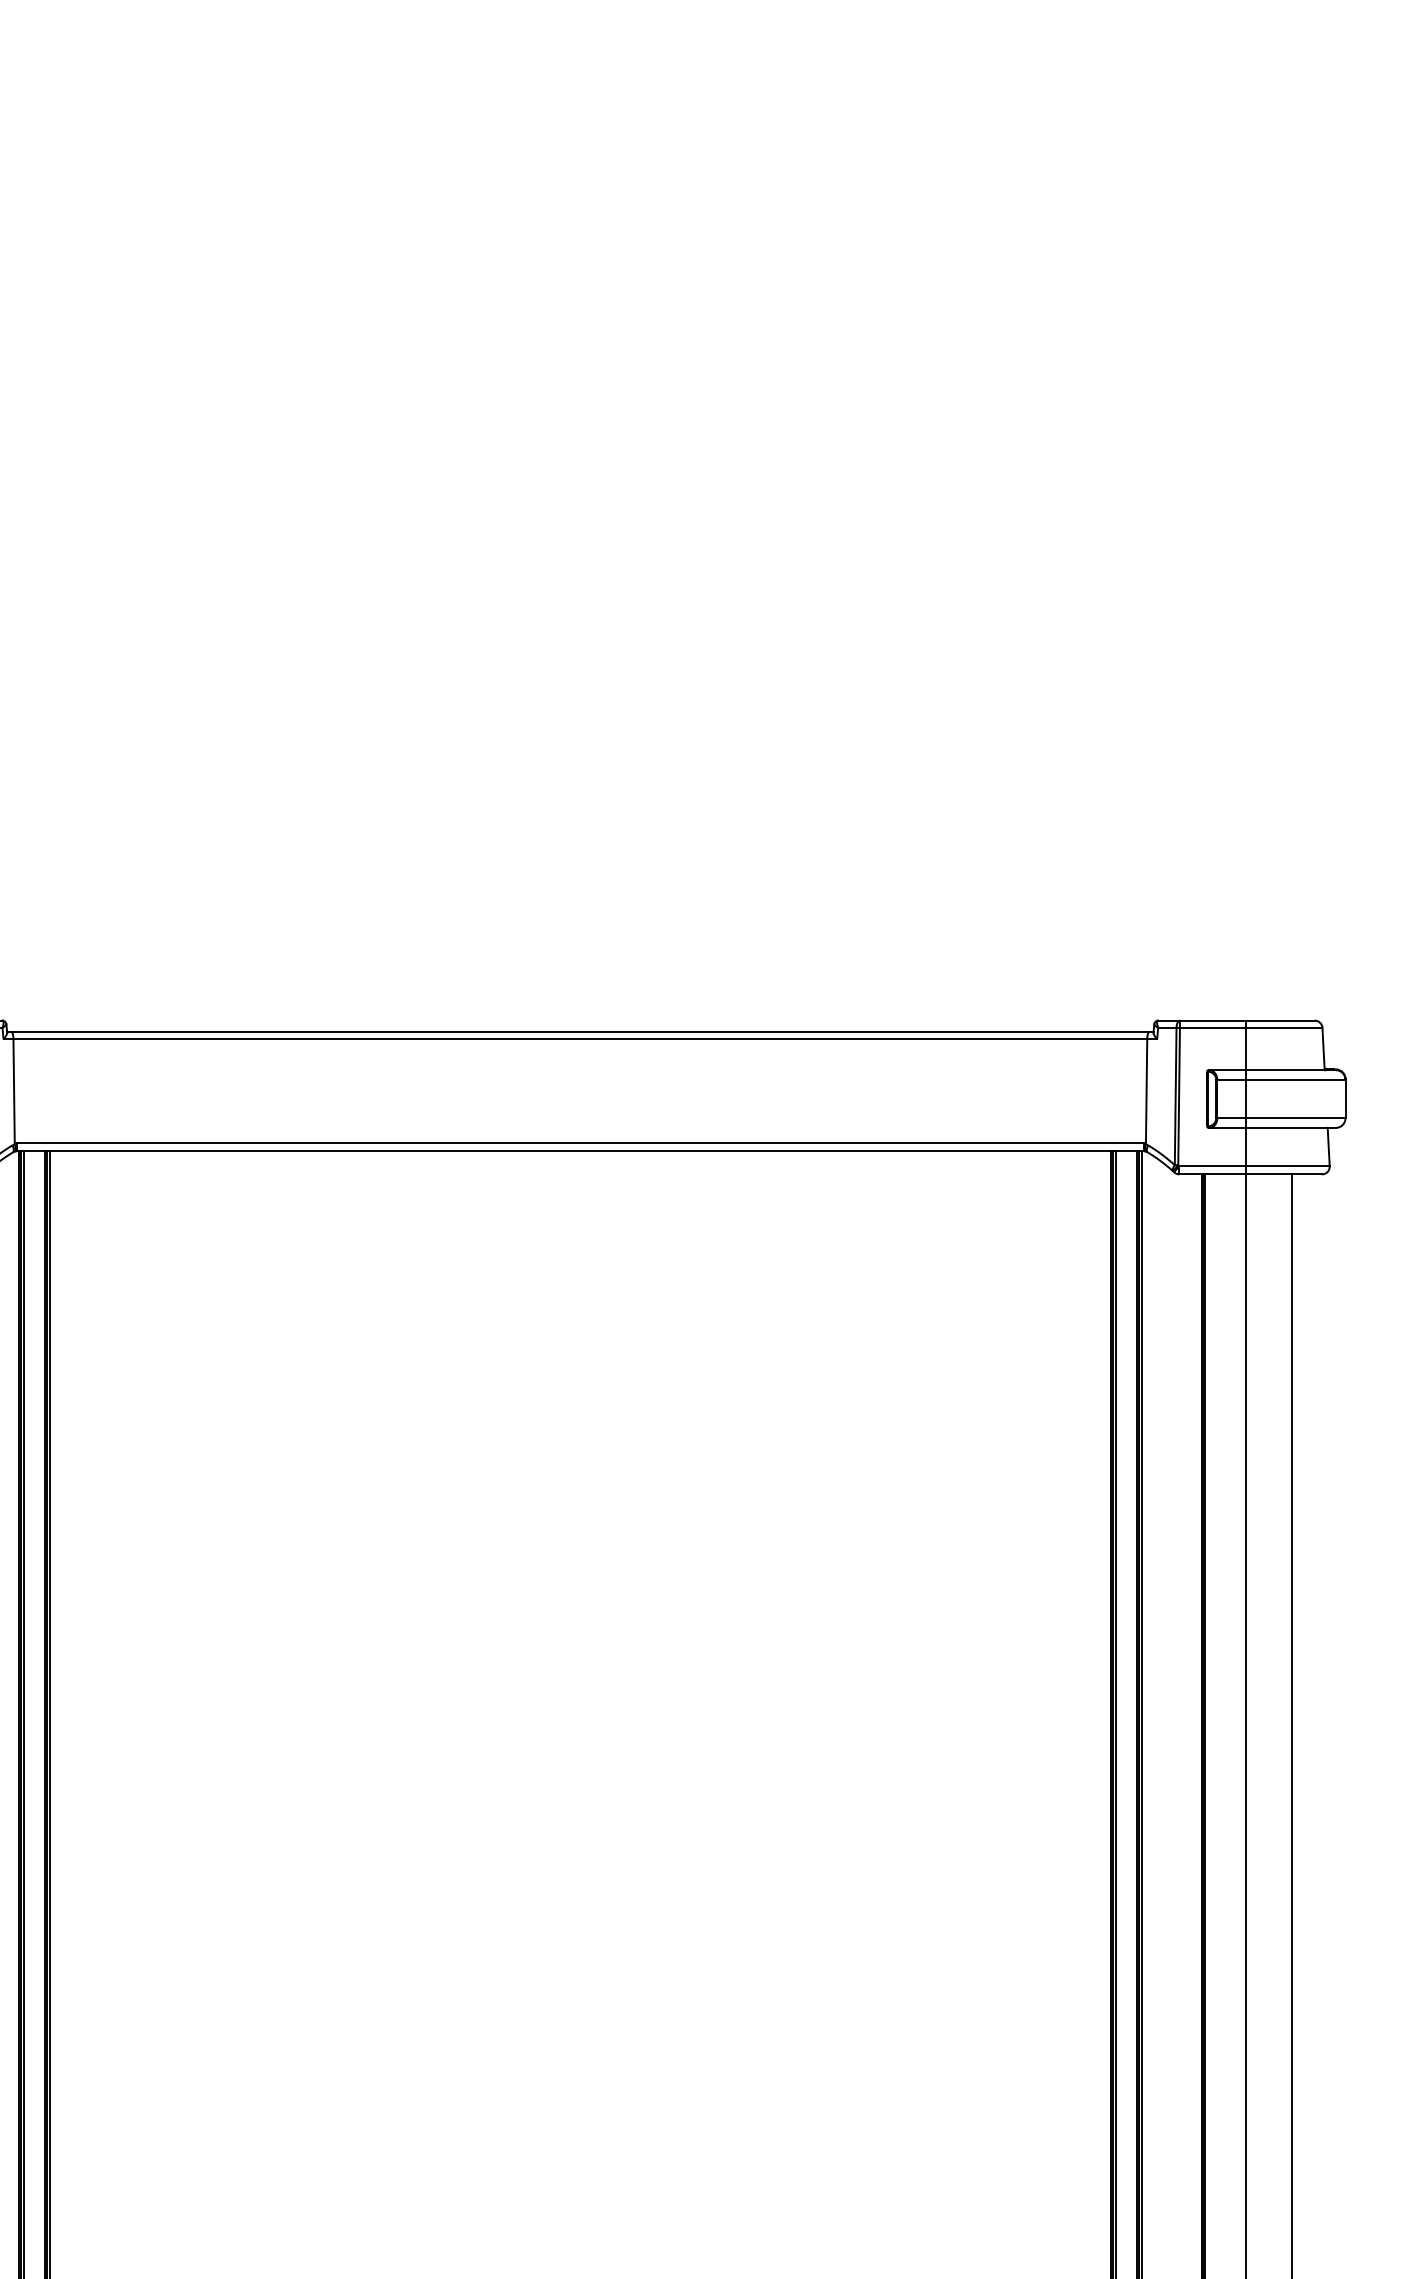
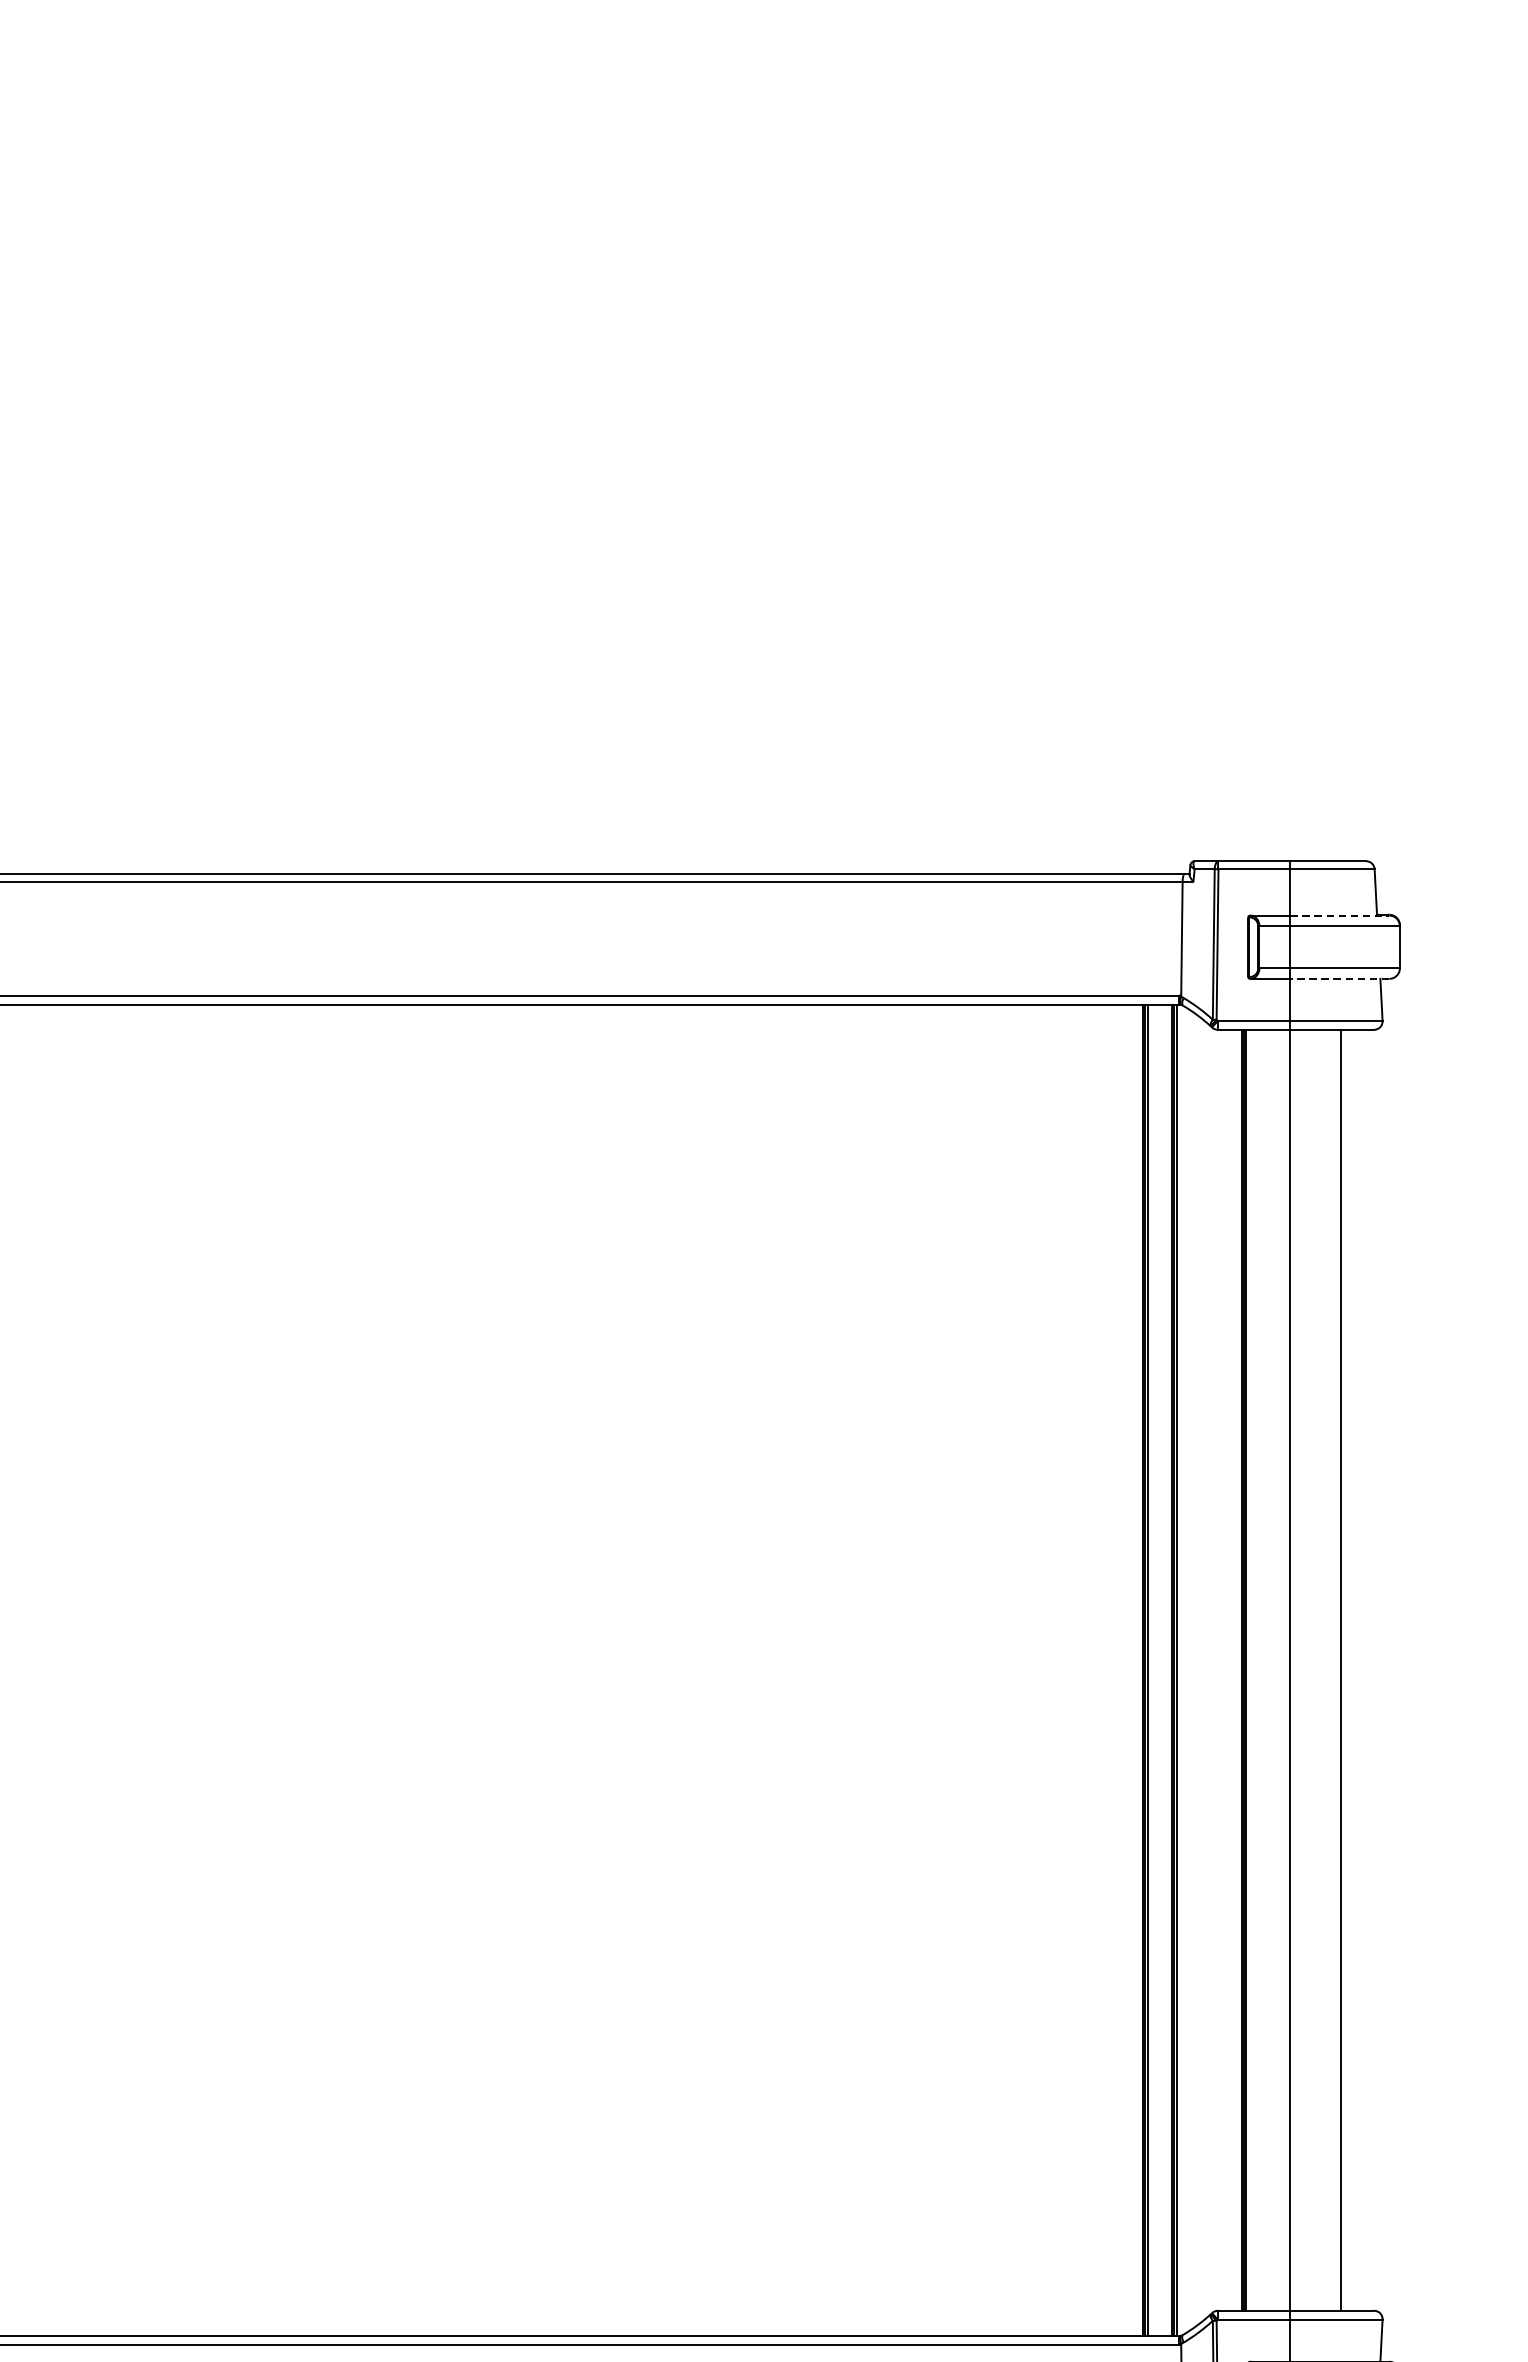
line: (1291, 1070) -> (1340, 915), solid -> dashed
line: (1290, 1127) -> (1339, 978), solid -> dashed

